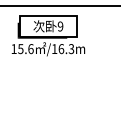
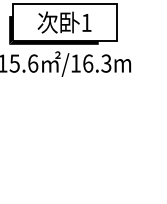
text: (60, 26) -> (86, 22), 9 -> 1

